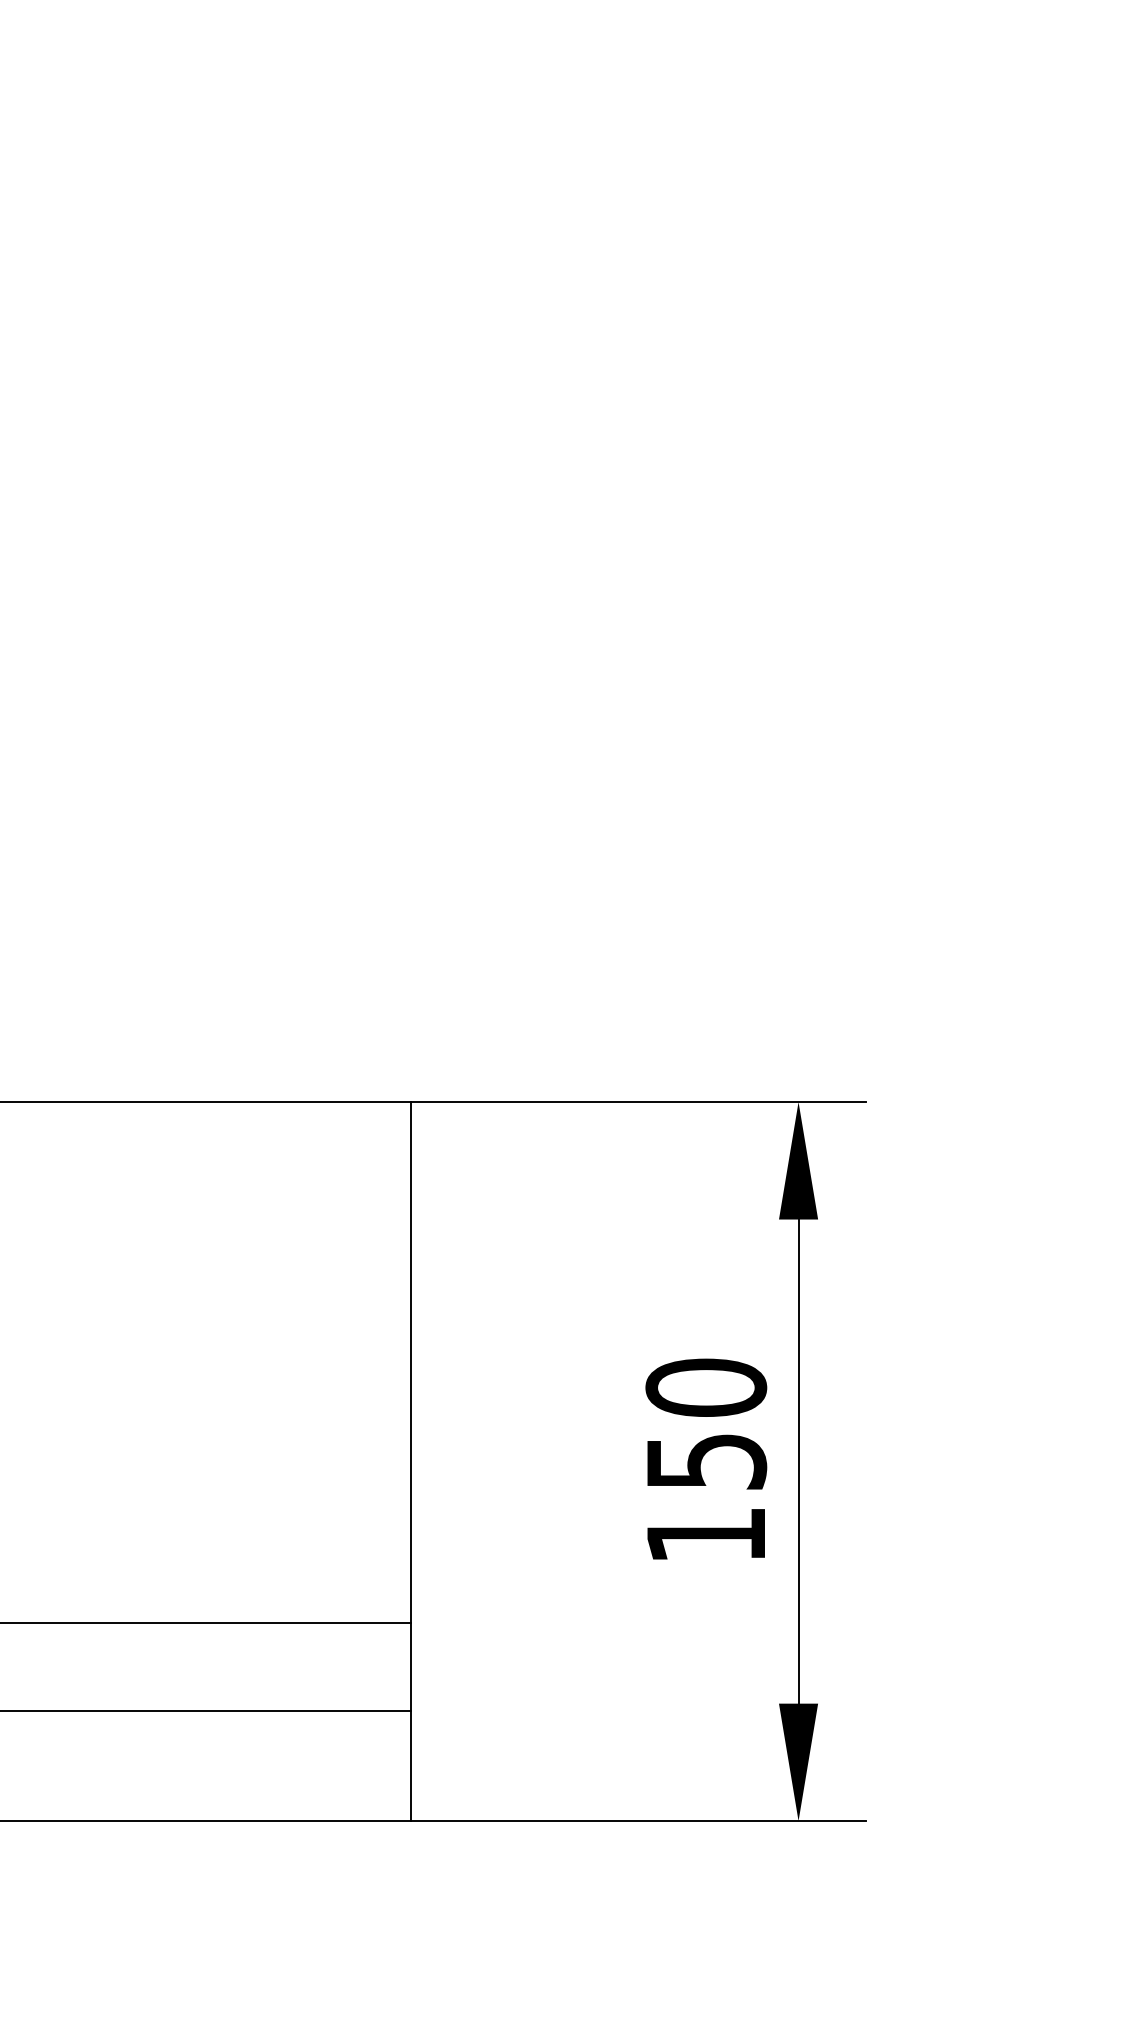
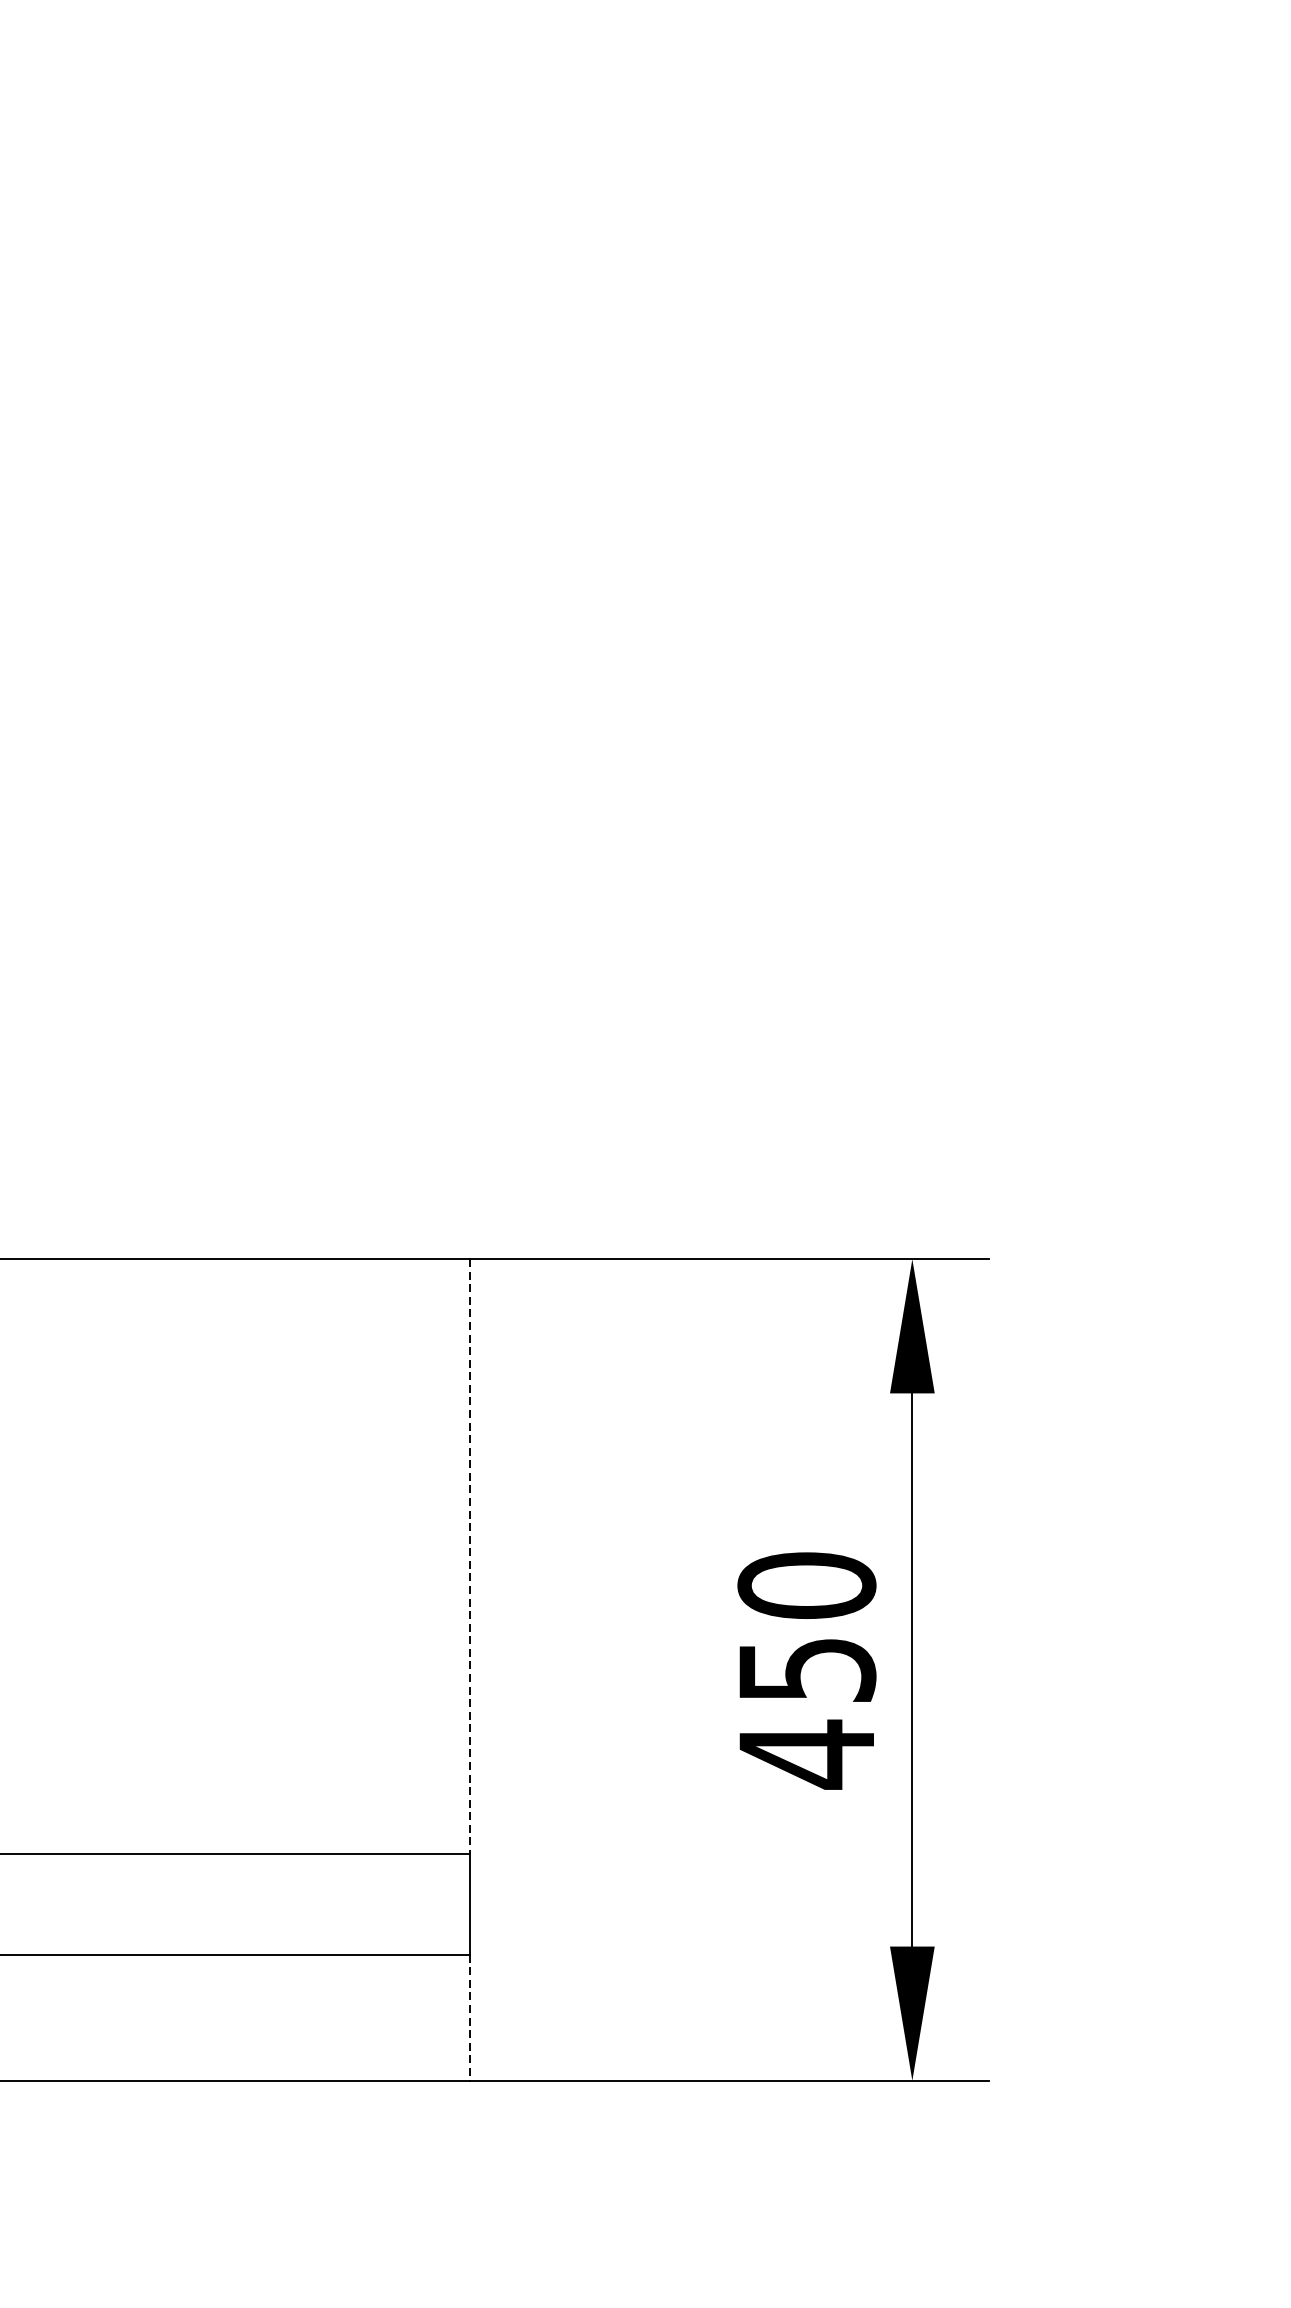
line: (411, 1362) -> (470, 1556), solid -> dashed
text: (705, 1535) -> (806, 1754), 150 -> 450
line: (411, 1766) -> (470, 2018), solid -> dashed

